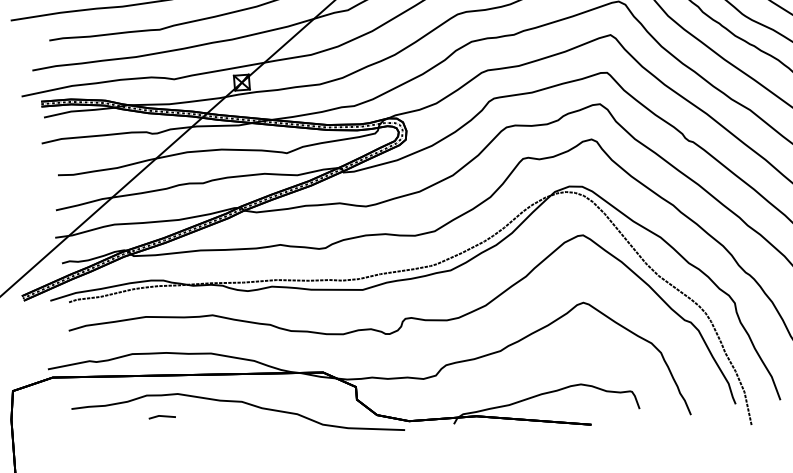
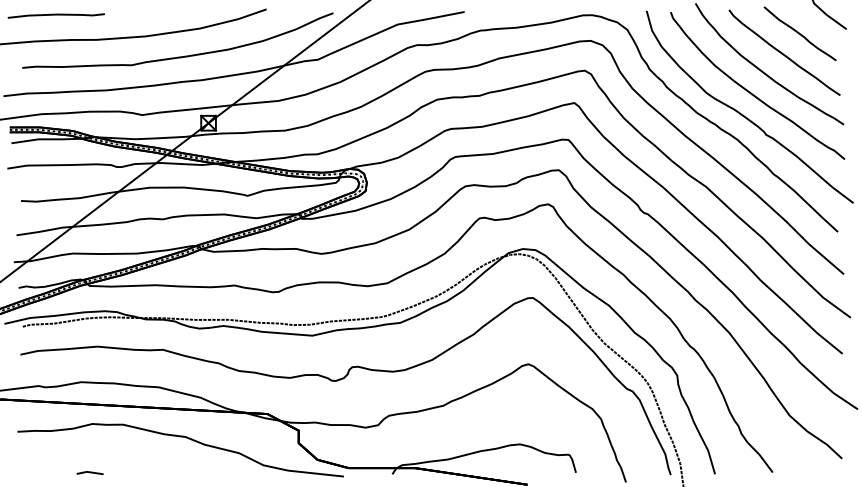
line: (161, 416) -> (89, 472), moved

